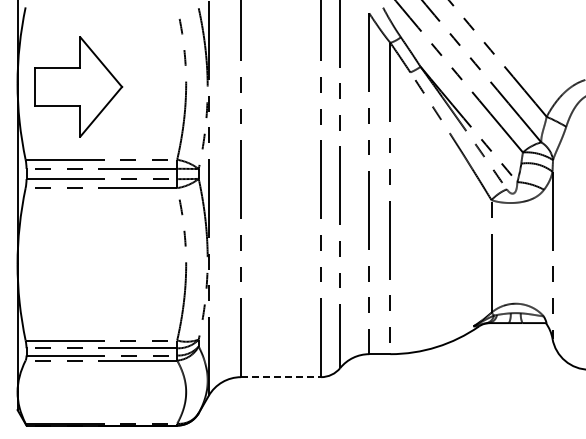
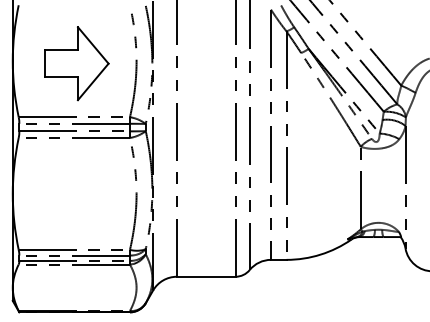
part: (78, 86) -> (76, 63), moved
line: (281, 377) -> (206, 277), dashed -> solid

